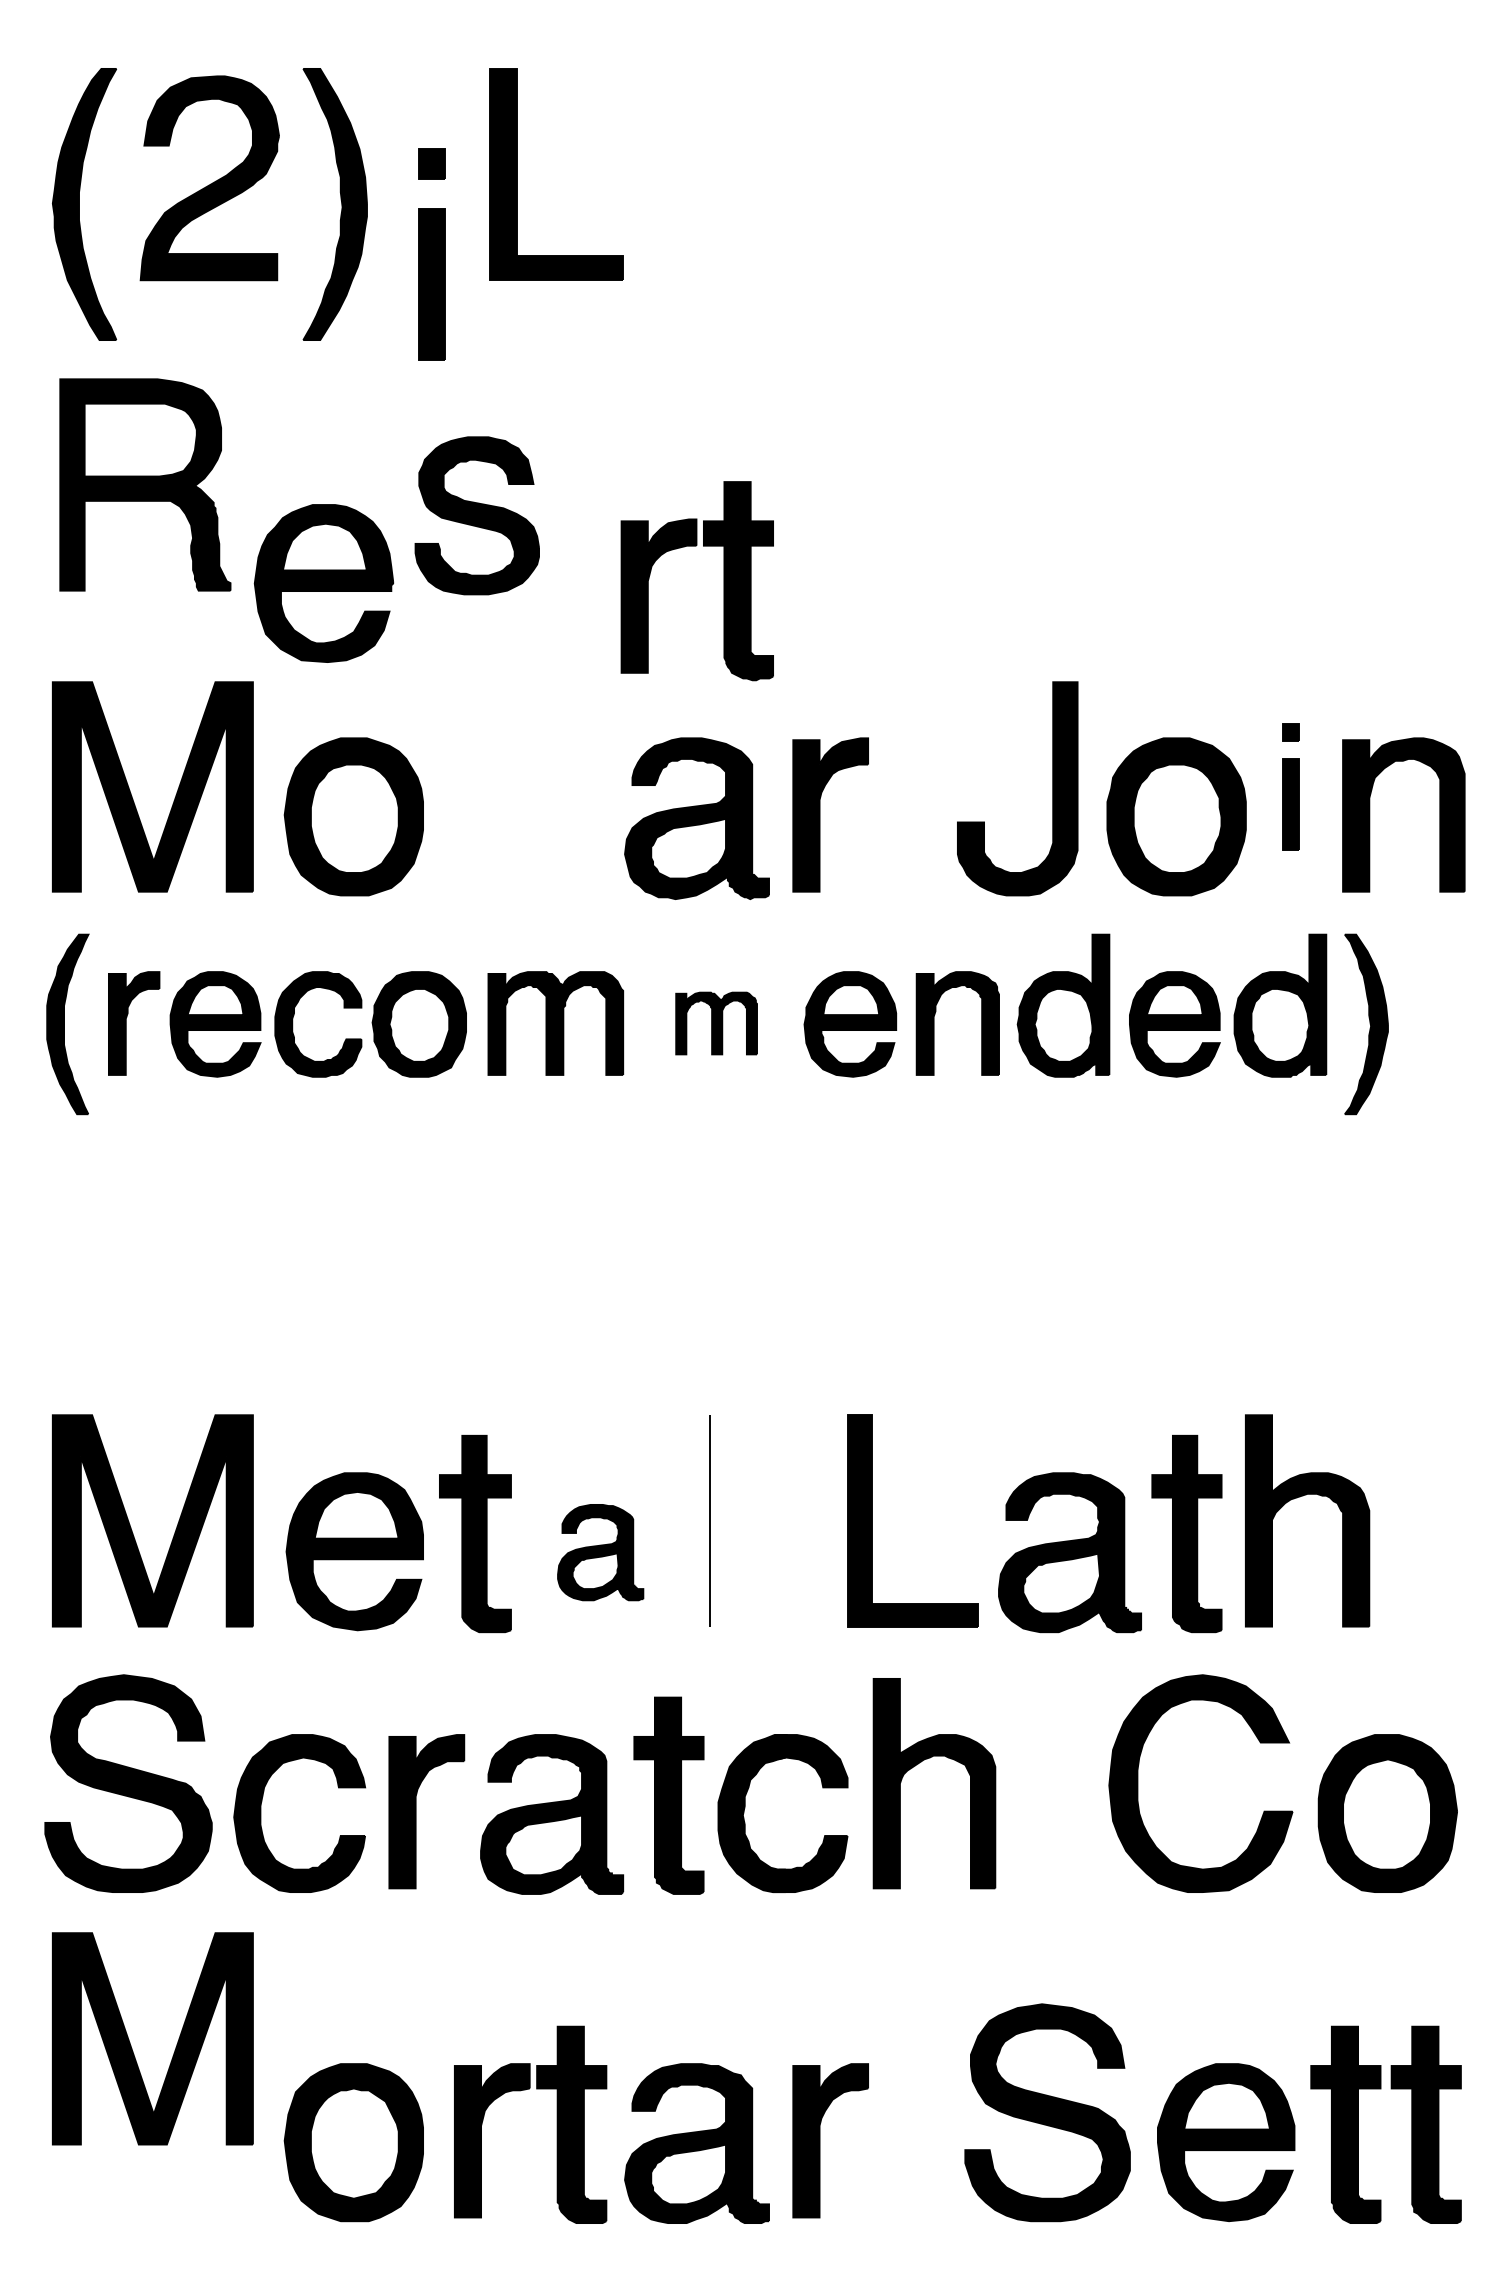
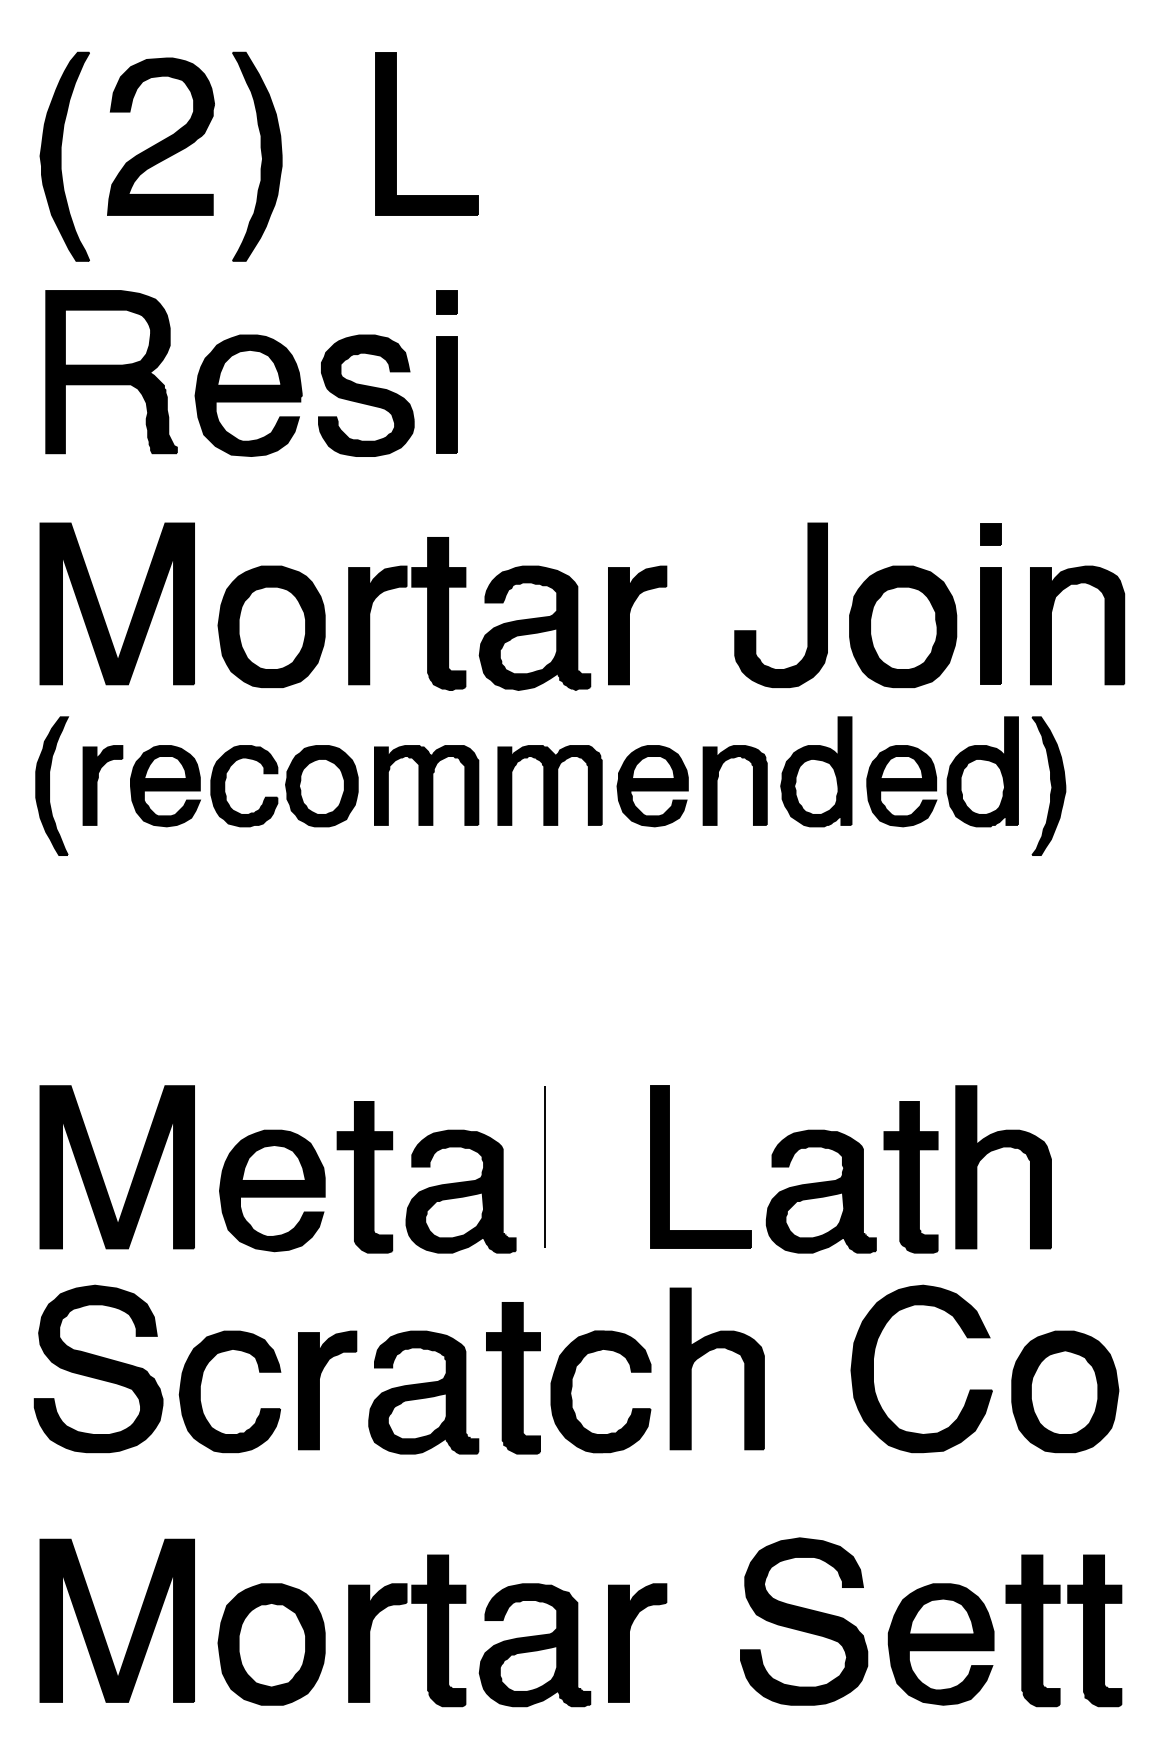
part: (431, 253) -> (446, 371), moved
part: (723, 580) -> (427, 613), moved
part: (323, 583) -> (248, 395), moved
part: (1290, 786) -> (990, 603), size x1.67
part: (715, 1023) -> (549, 785), size x1.67
part: (599, 1552) -> (460, 1191), size x1.67
part: (132, 2046) -> (101, 1626), moved

